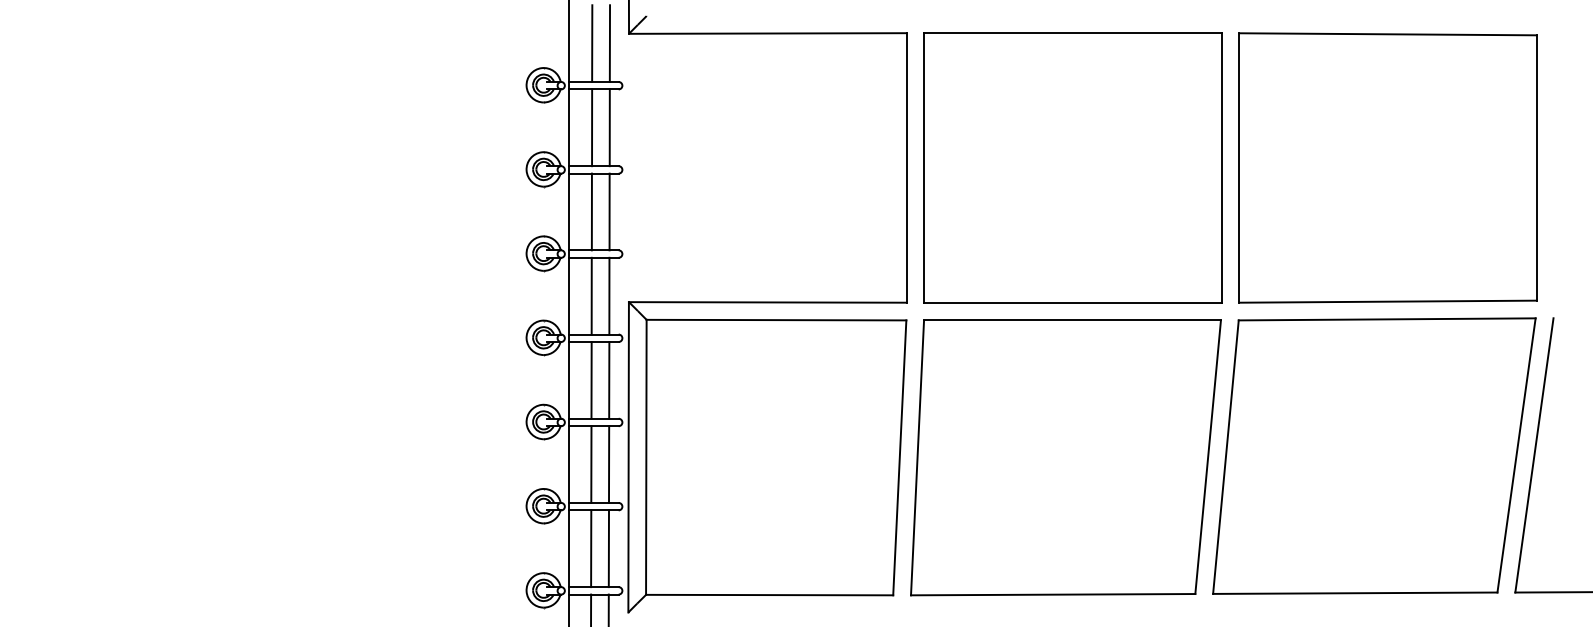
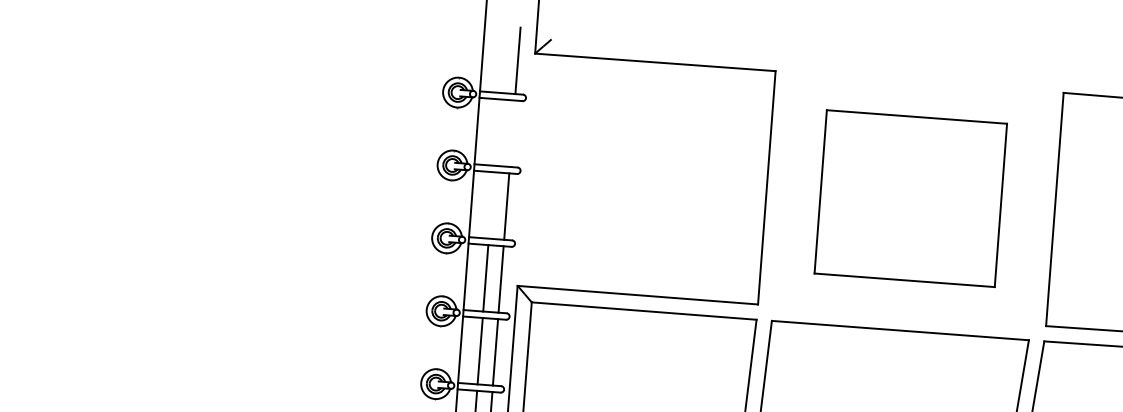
line: (592, 43) -> (502, 59), removed
line: (592, 127) -> (497, 132), removed
line: (609, 127) -> (512, 133), removed
part: (1072, 167) -> (910, 198), size x0.7
line: (591, 211) -> (491, 204), removed

